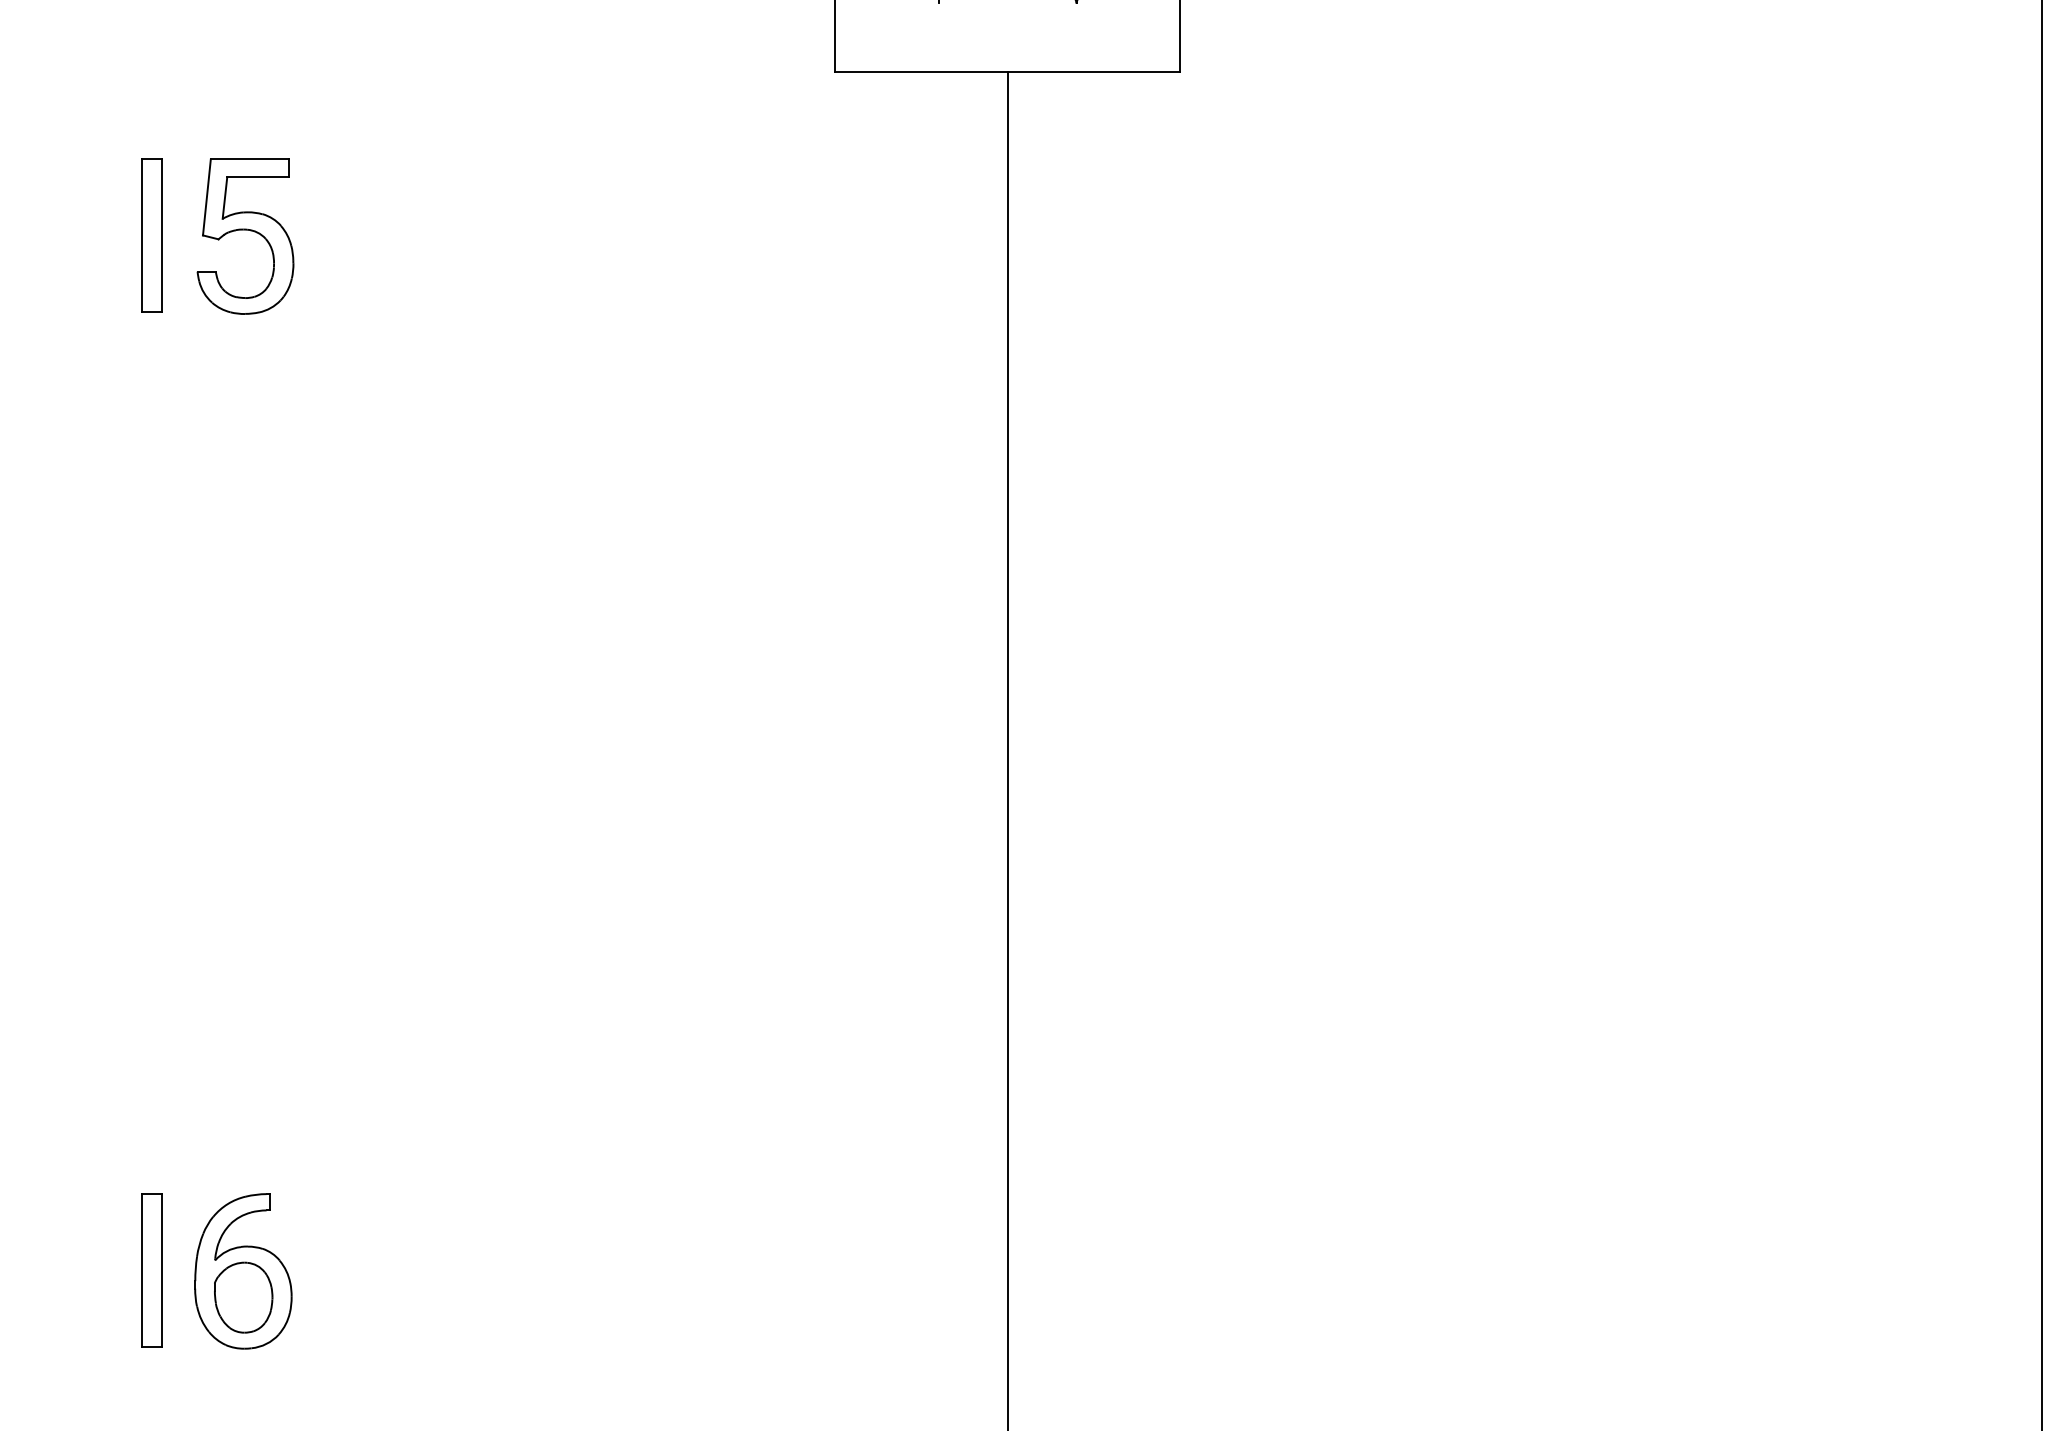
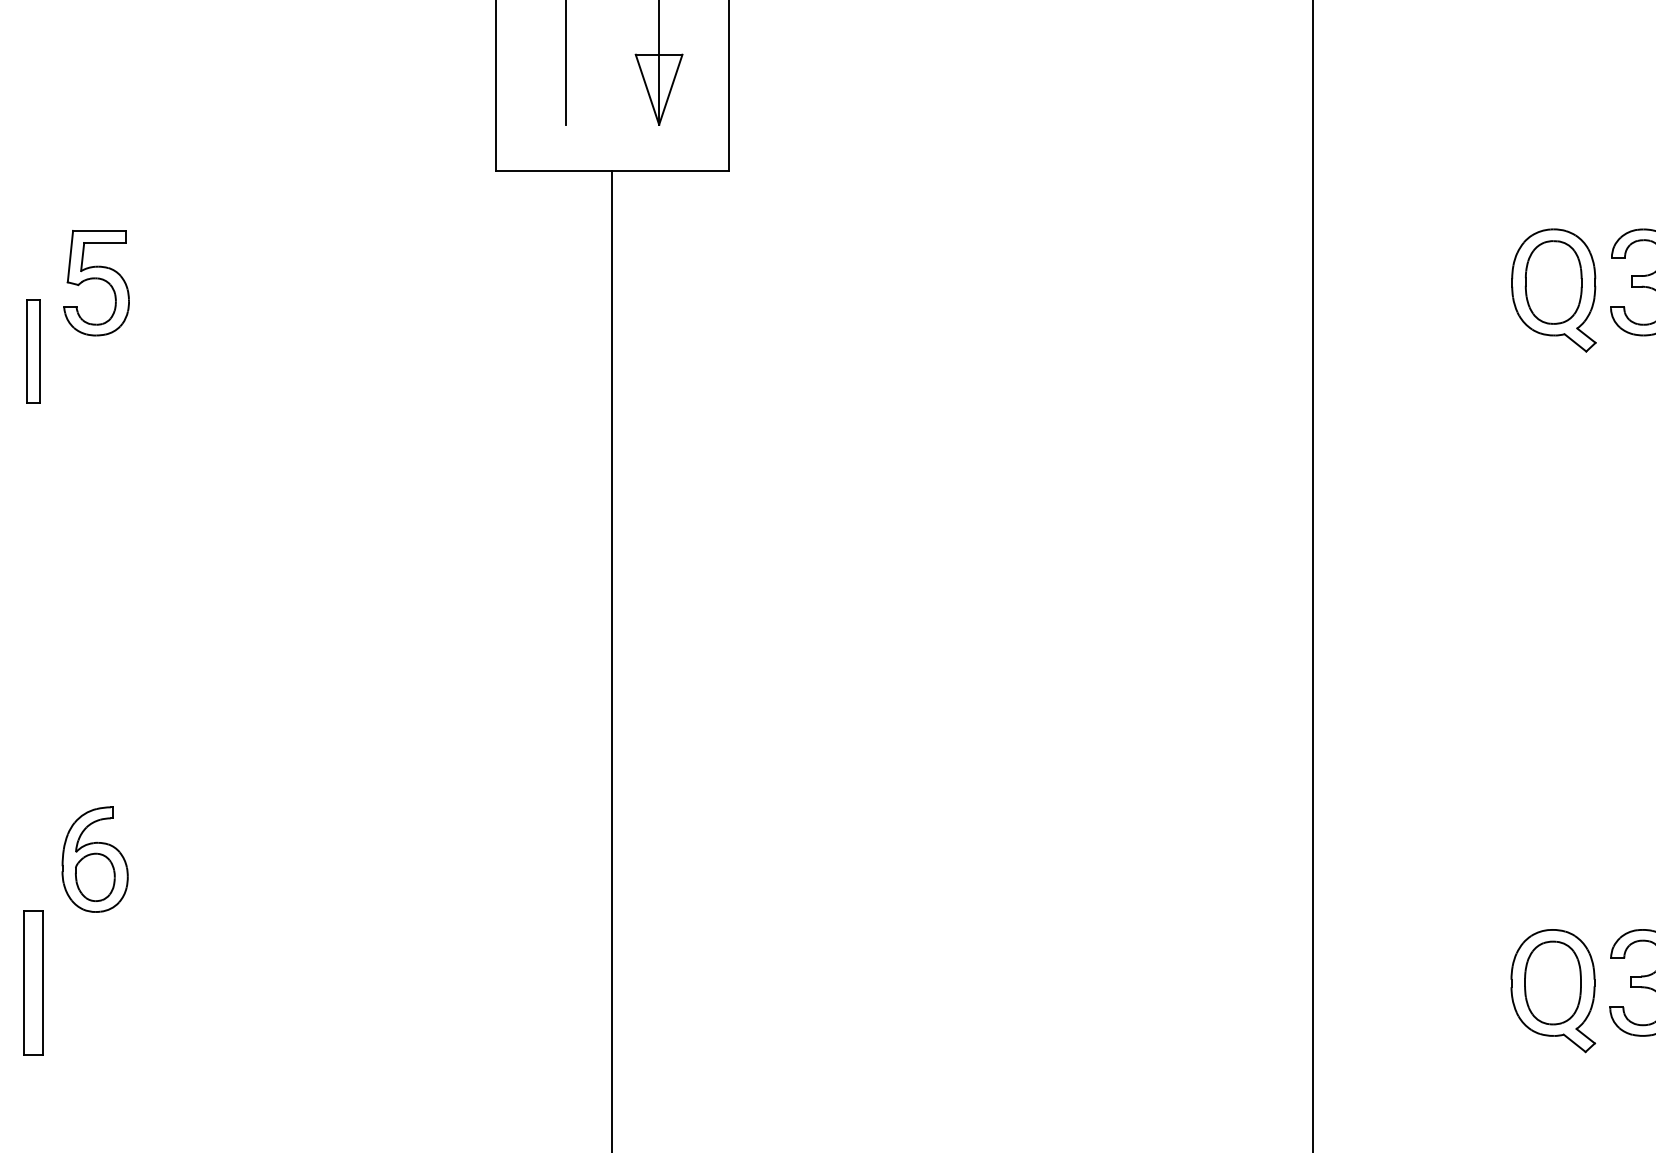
part: (152, 235) -> (33, 351), moved
part: (152, 1269) -> (33, 982), size x1.4
part: (242, 1271) -> (94, 859), moved

